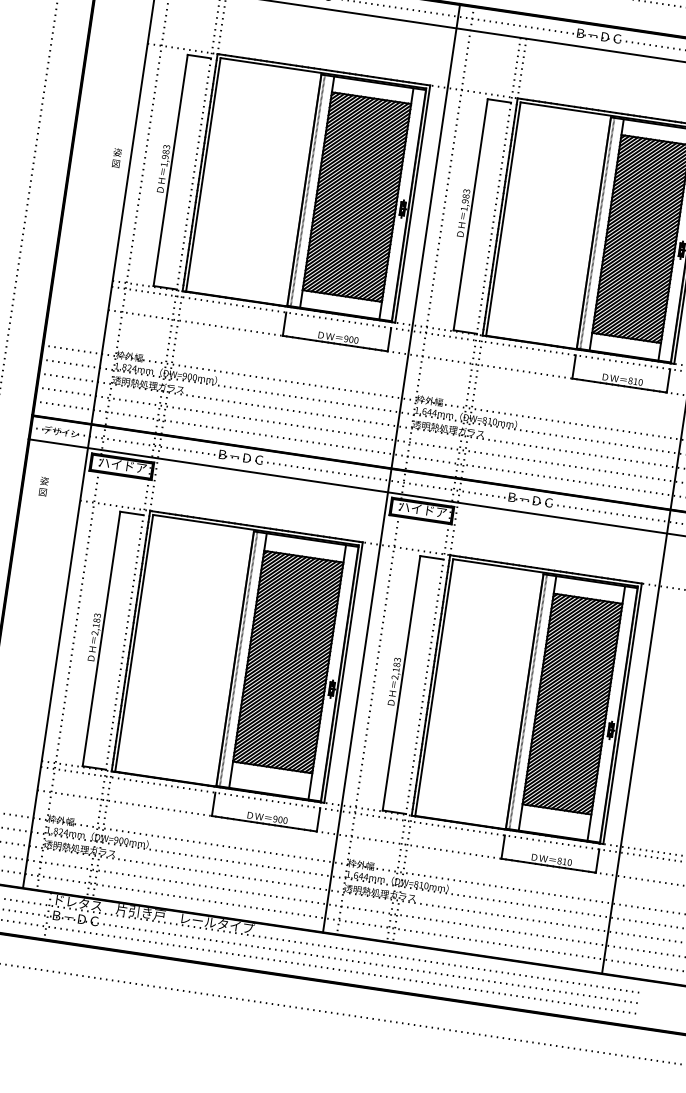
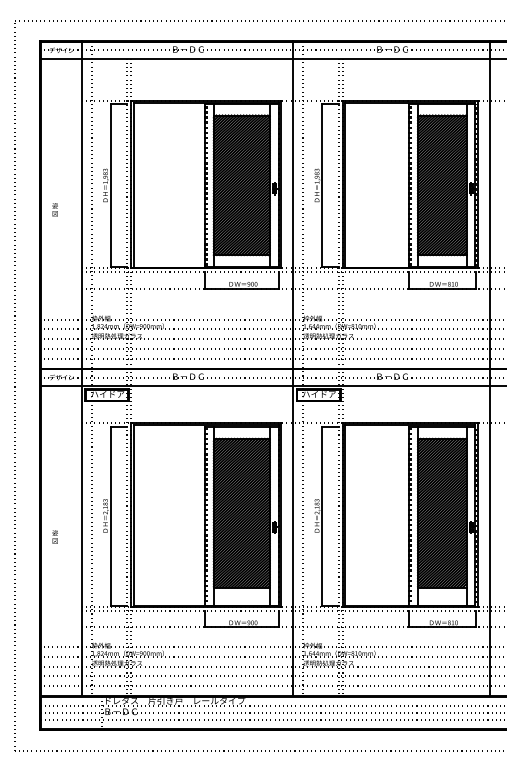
text: (115, 157) -> (54, 209), moved
text: (42, 485) -> (54, 536), moved

